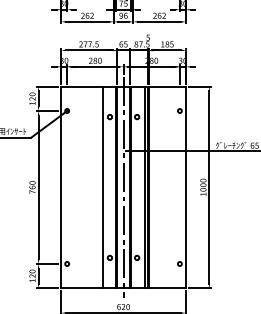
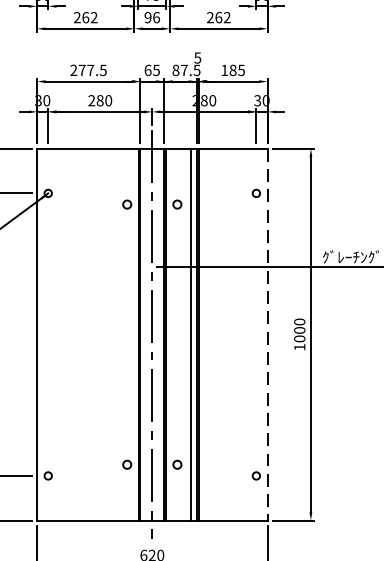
line: (102, 187) -> (113, 334), removed
line: (185, 187) -> (266, 334), solid -> dashed

